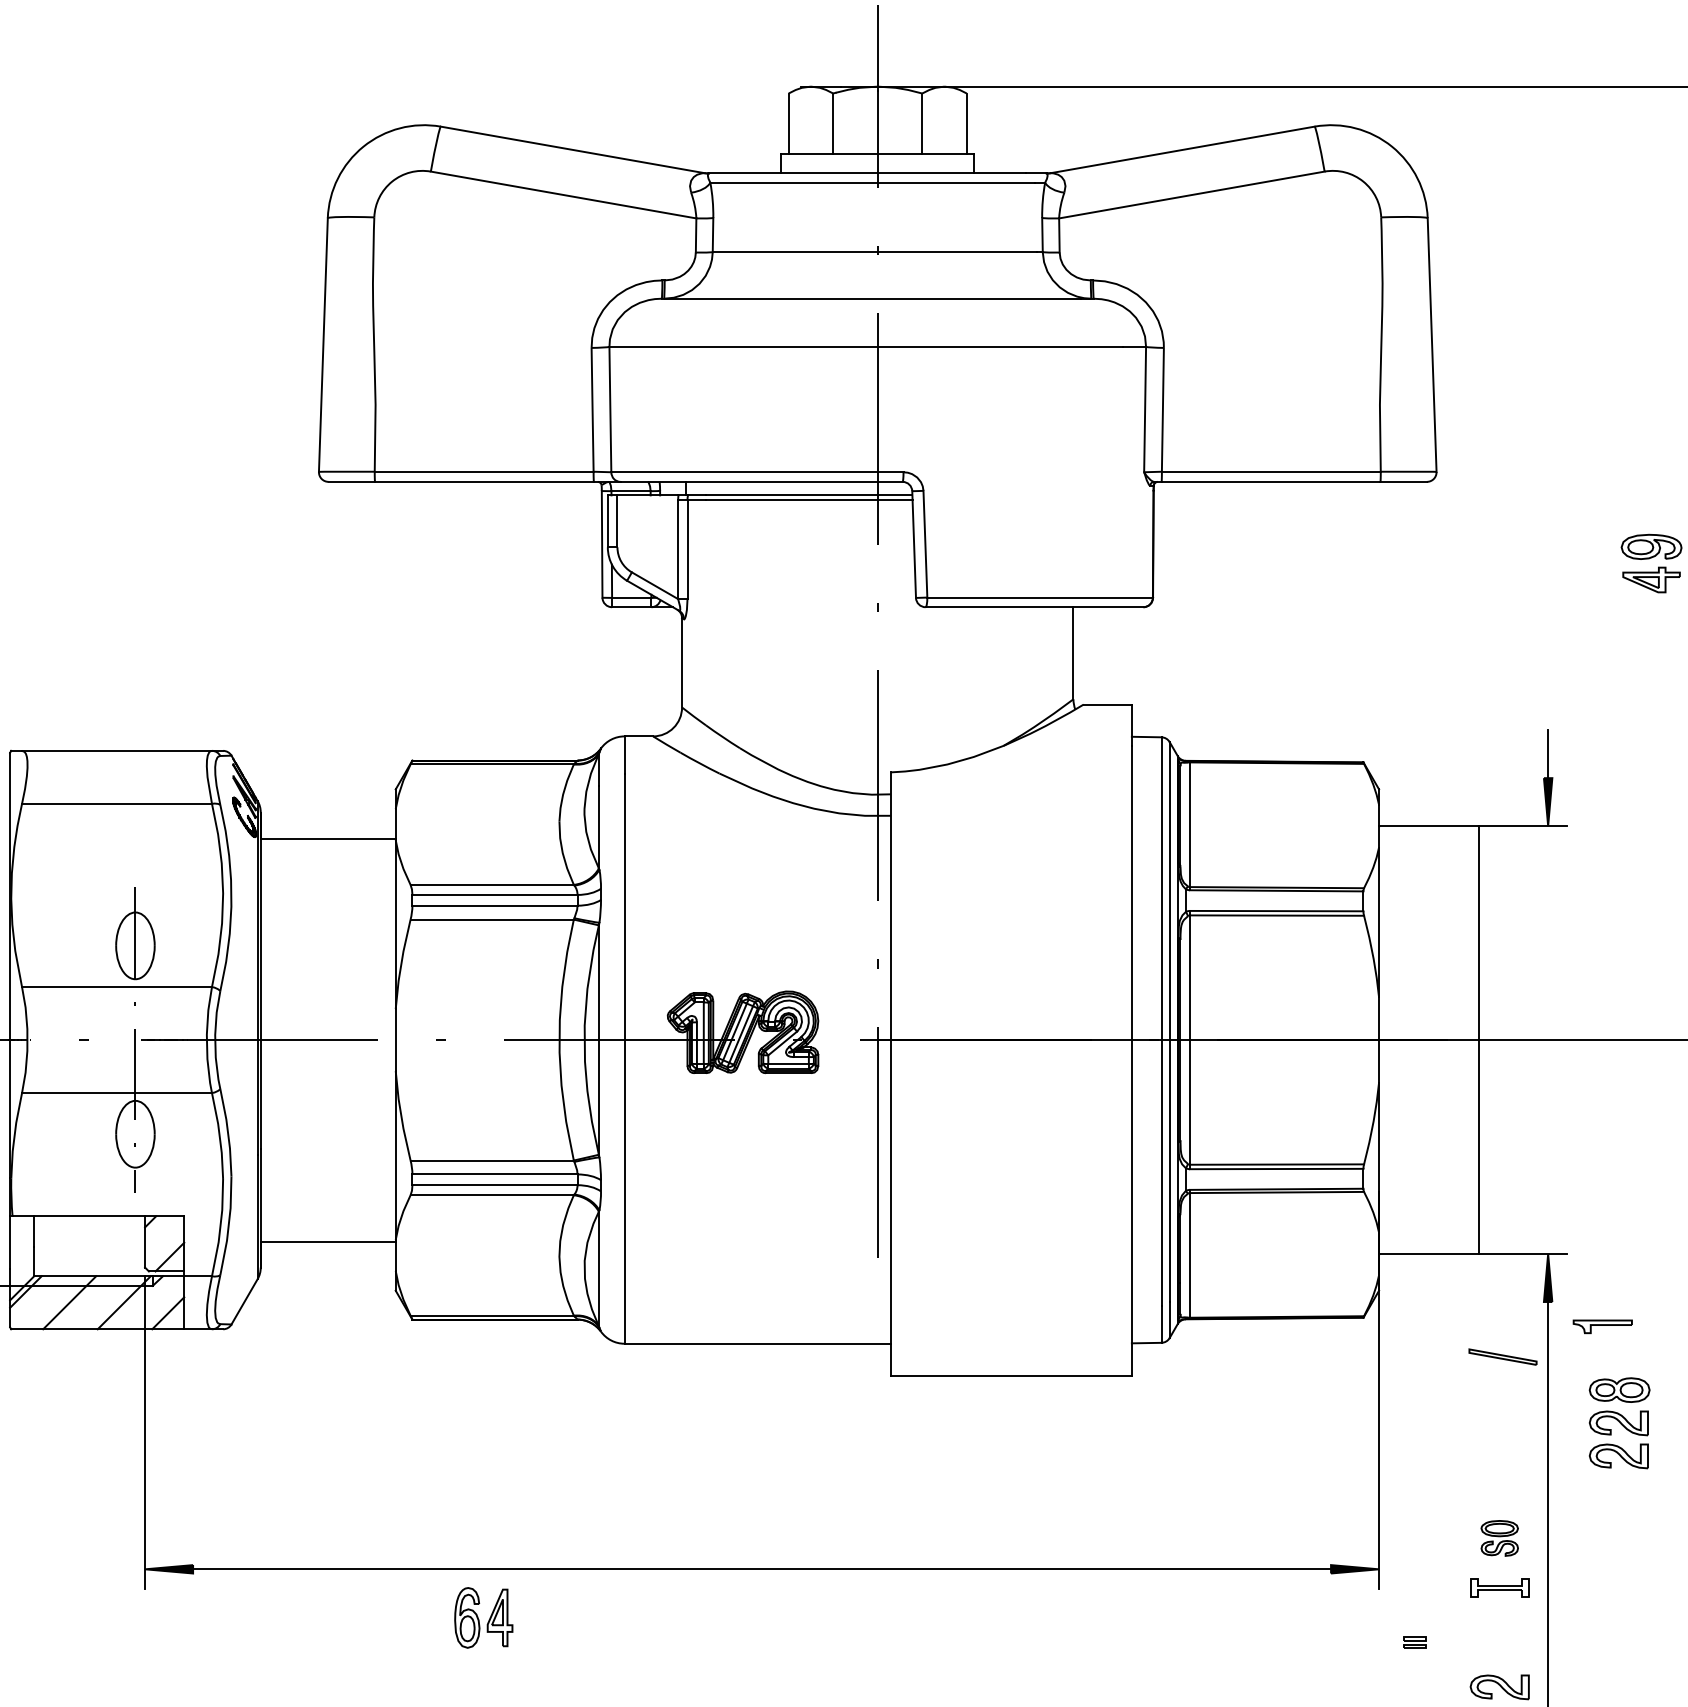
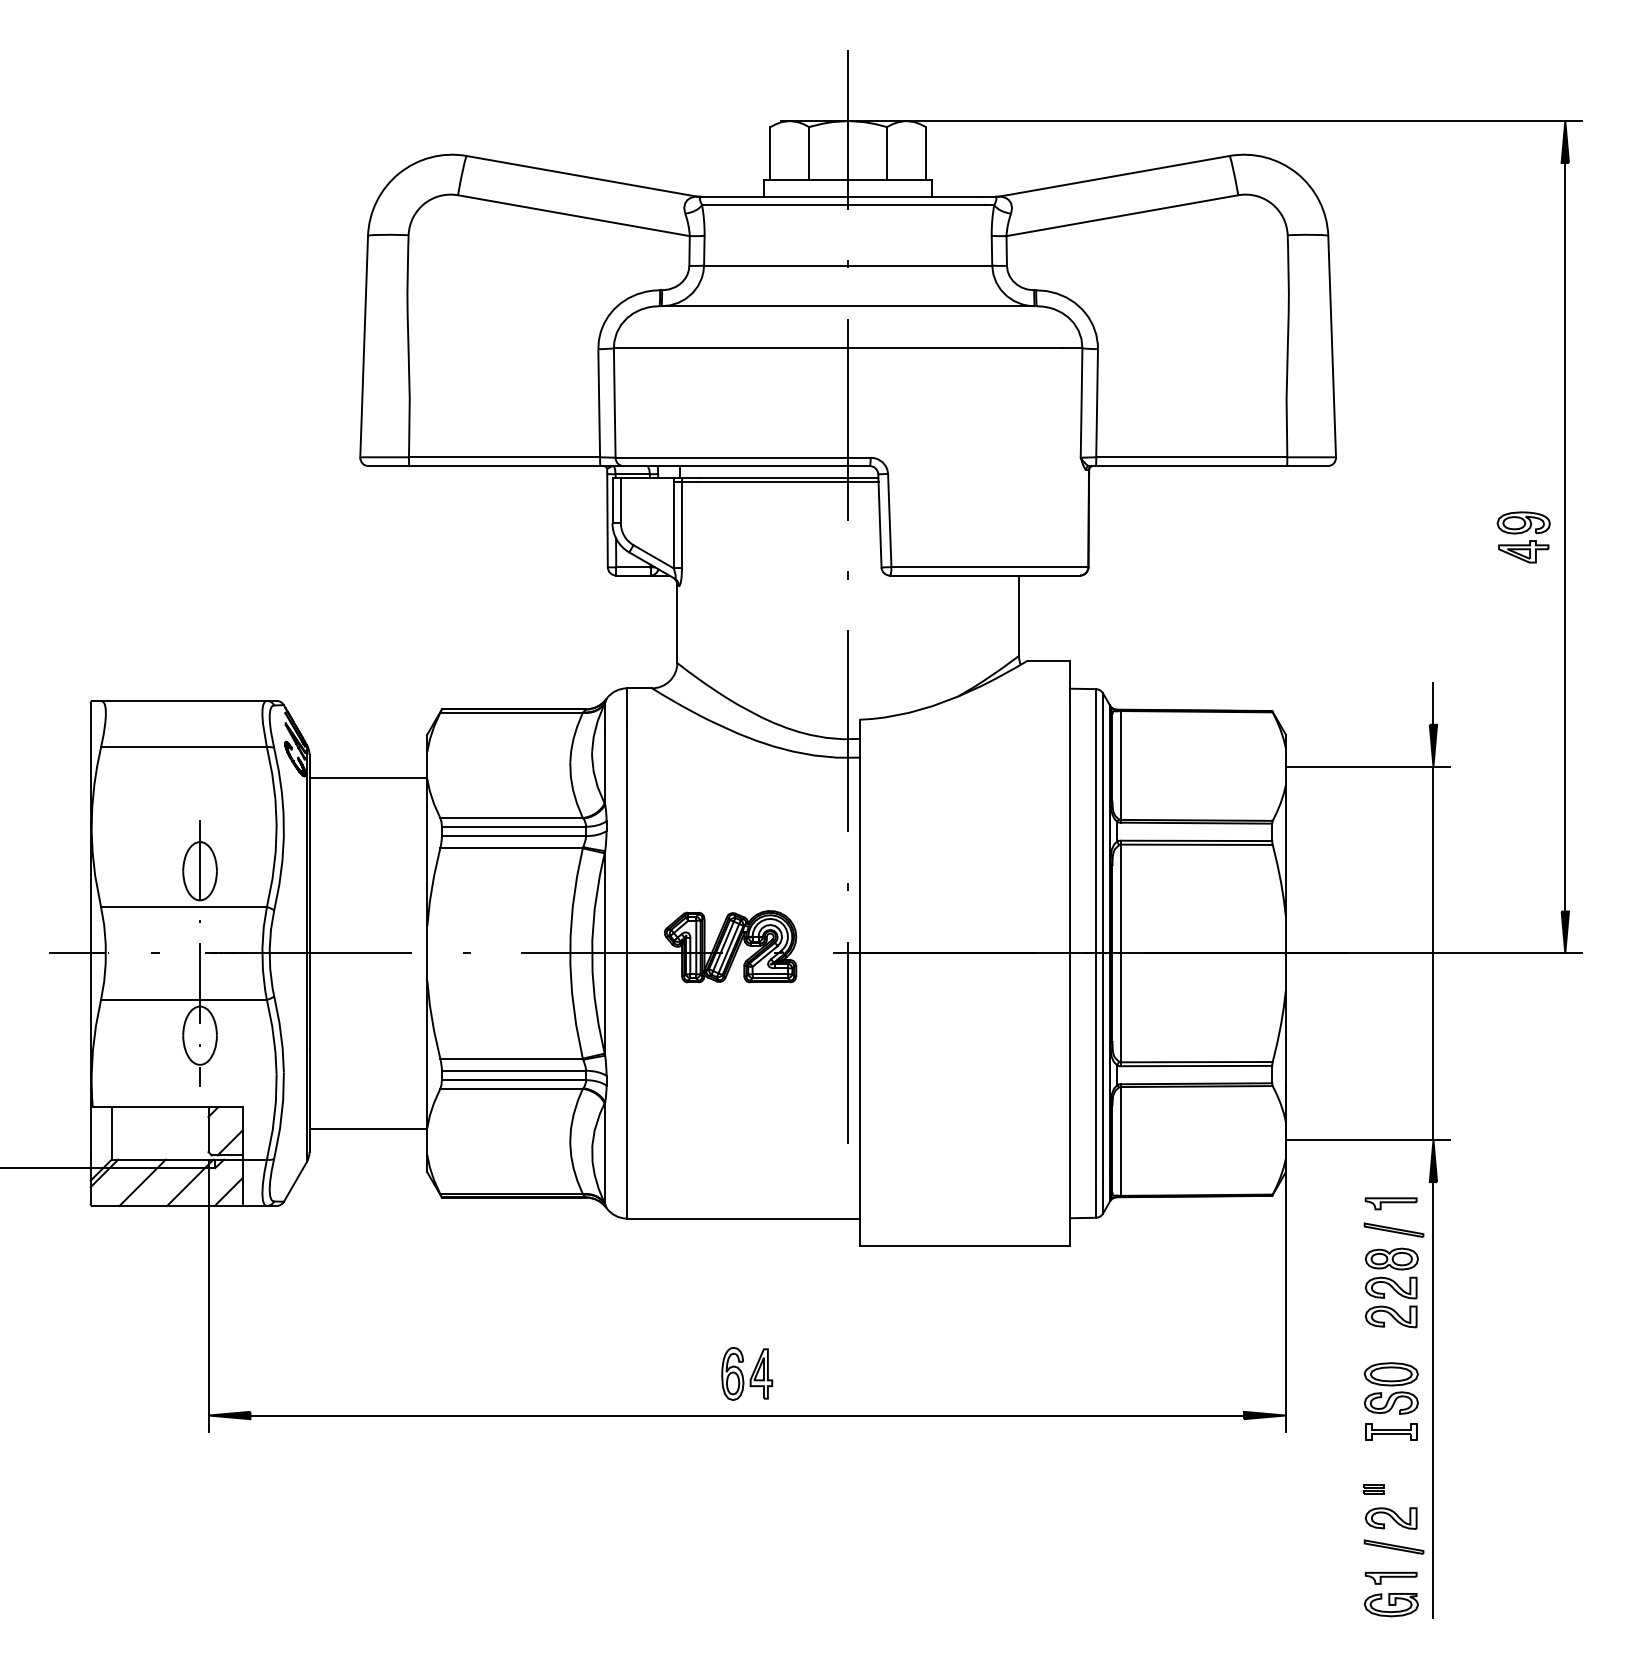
line: (1479, 1040) -> (1433, 953), moved
part: (1602, 1326) -> (1390, 1203), moved
part: (1619, 1422) -> (1391, 1287), moved
part: (1498, 1538) -> (1390, 1388), size x1.67
part: (484, 1617) -> (747, 1373), moved
part: (1414, 1642) -> (1373, 1489), moved

